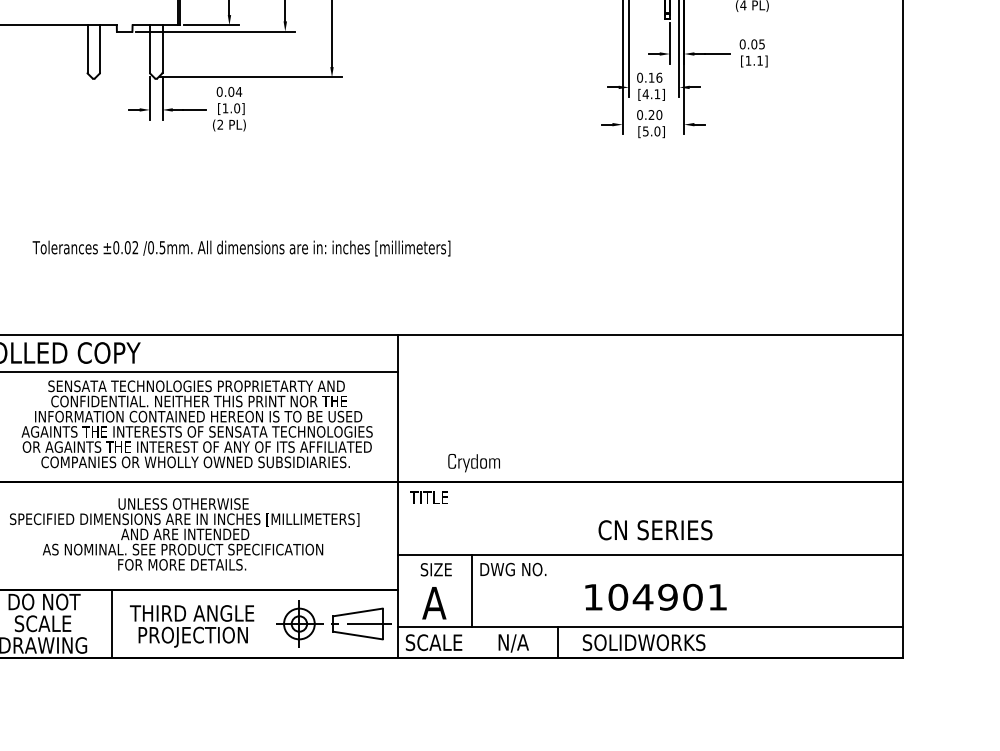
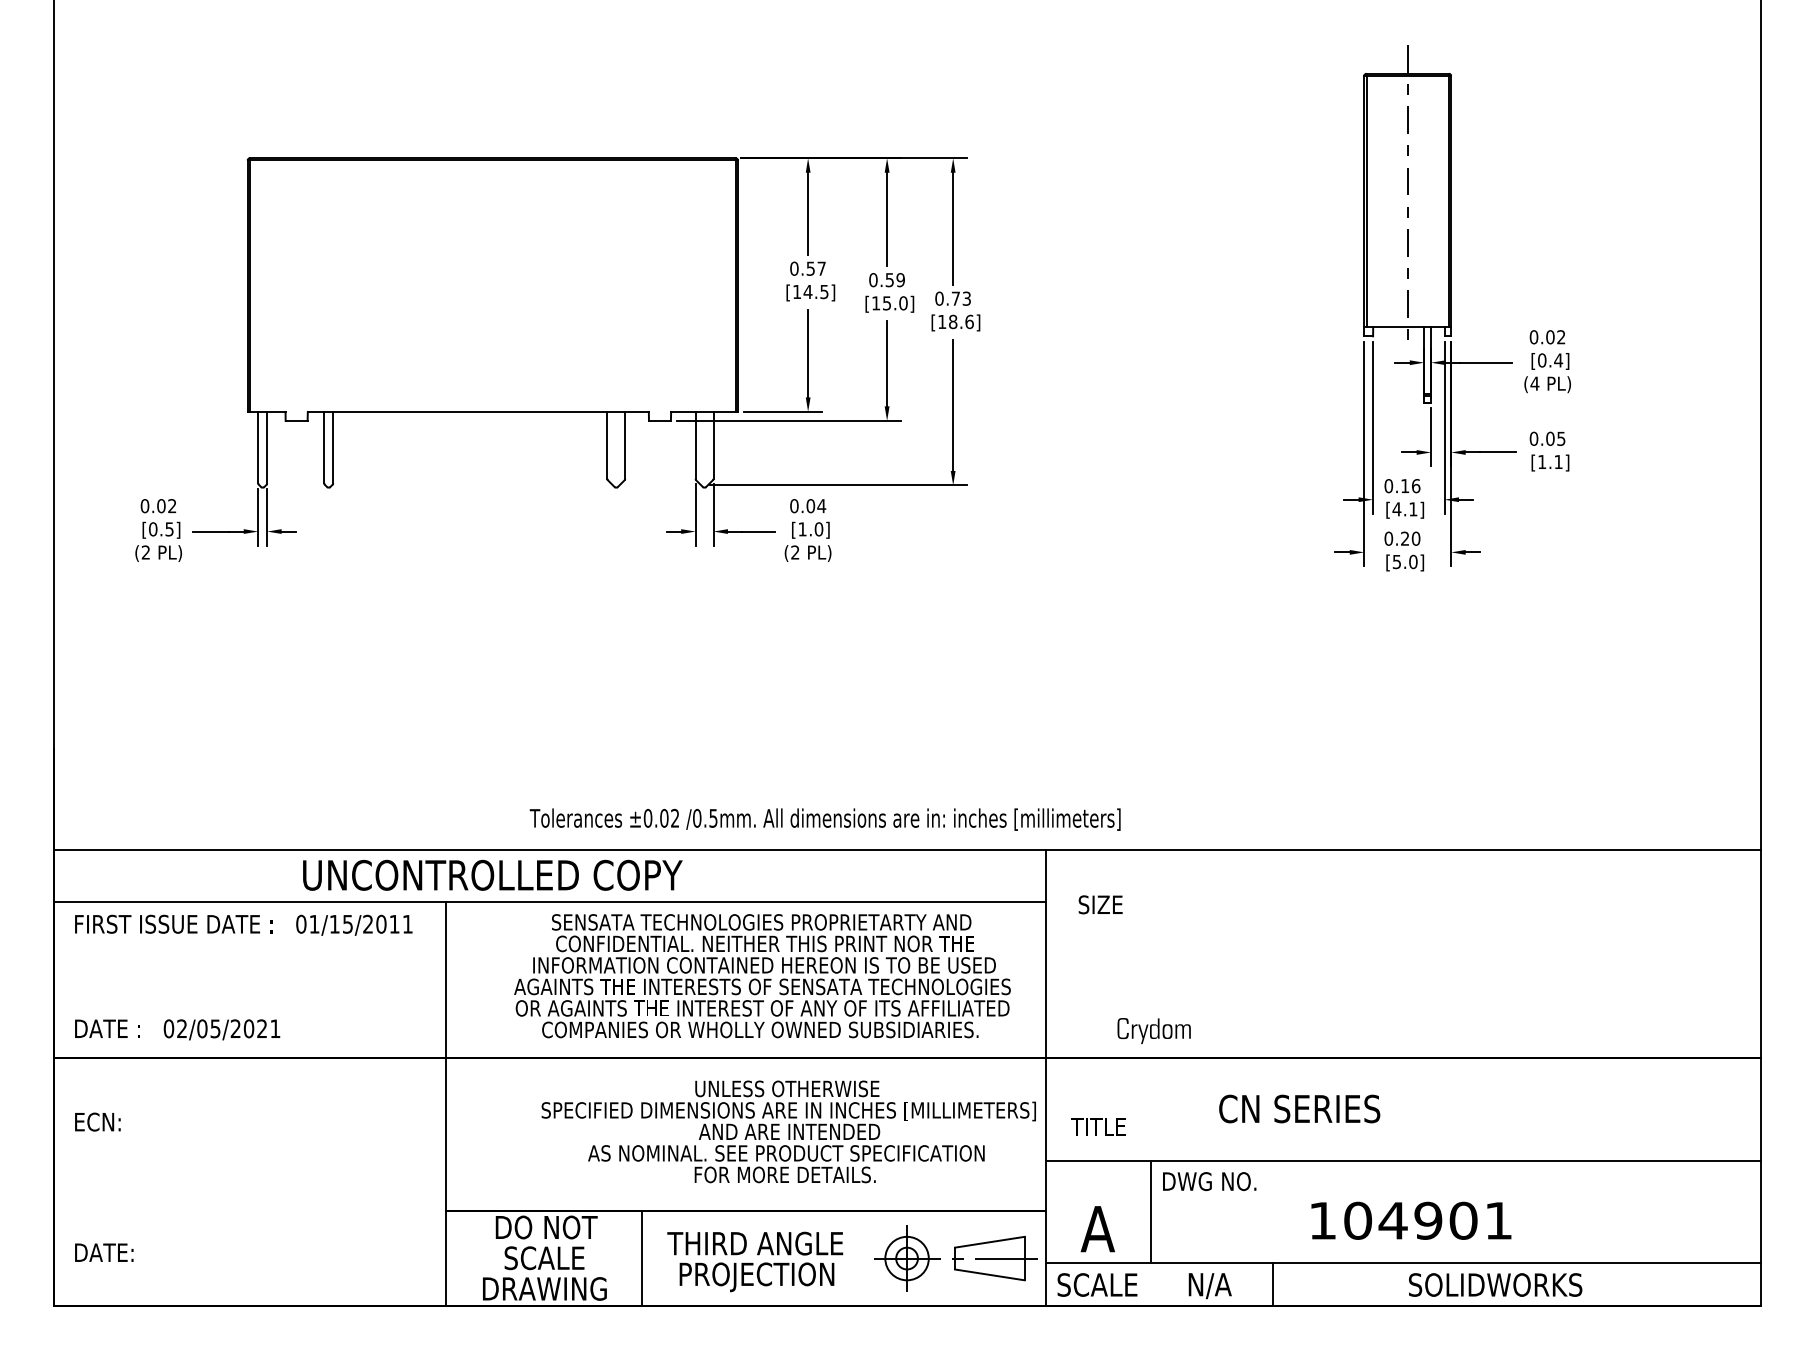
text: (241, 248) -> (824, 819), moved
text: (429, 497) -> (1098, 1126), moved
text: (655, 529) -> (1299, 1108), moved
text: (184, 534) -> (788, 1131), moved
text: (436, 569) -> (1100, 904), moved
text: (644, 642) -> (1495, 1284), moved

